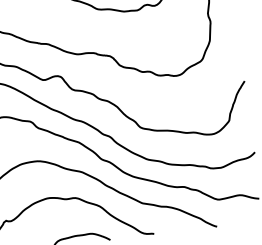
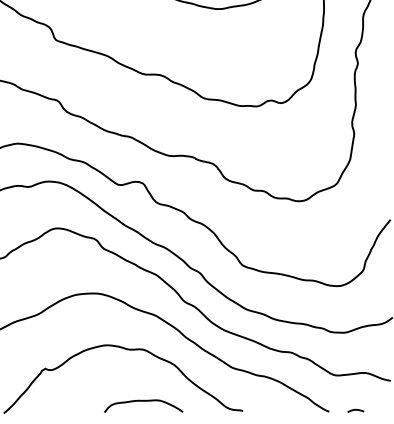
curve: (236, 223) -> (355, 410), added

